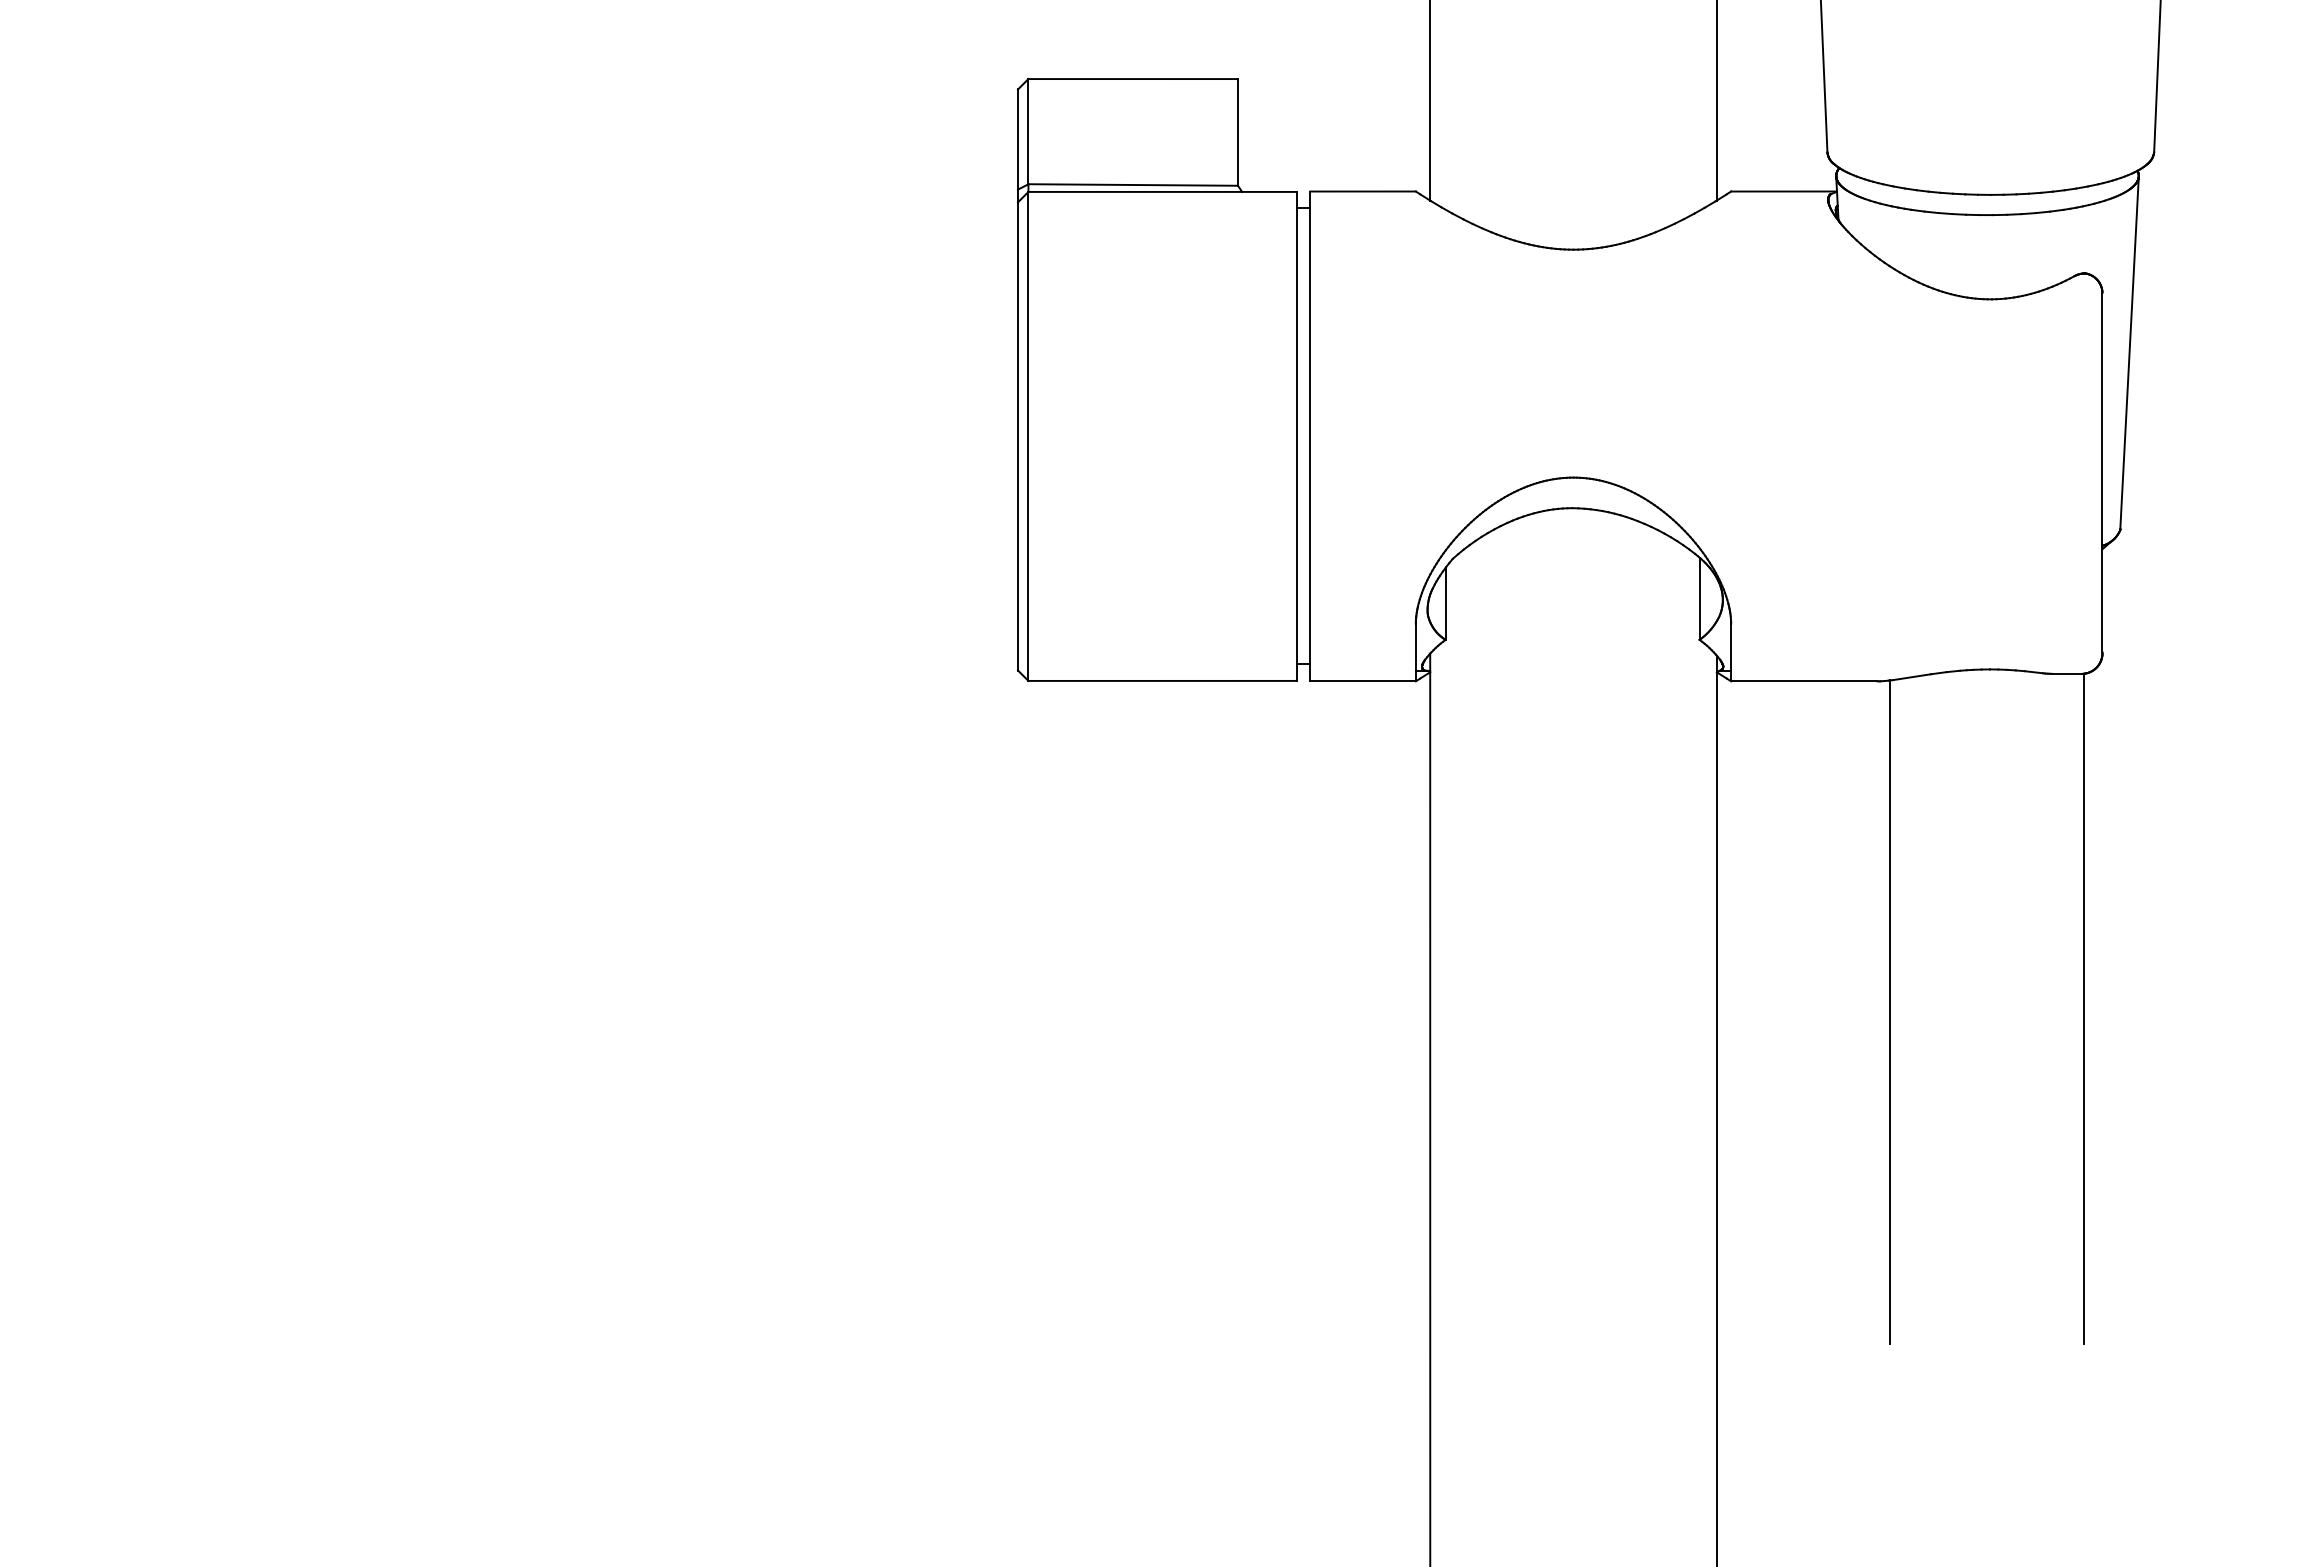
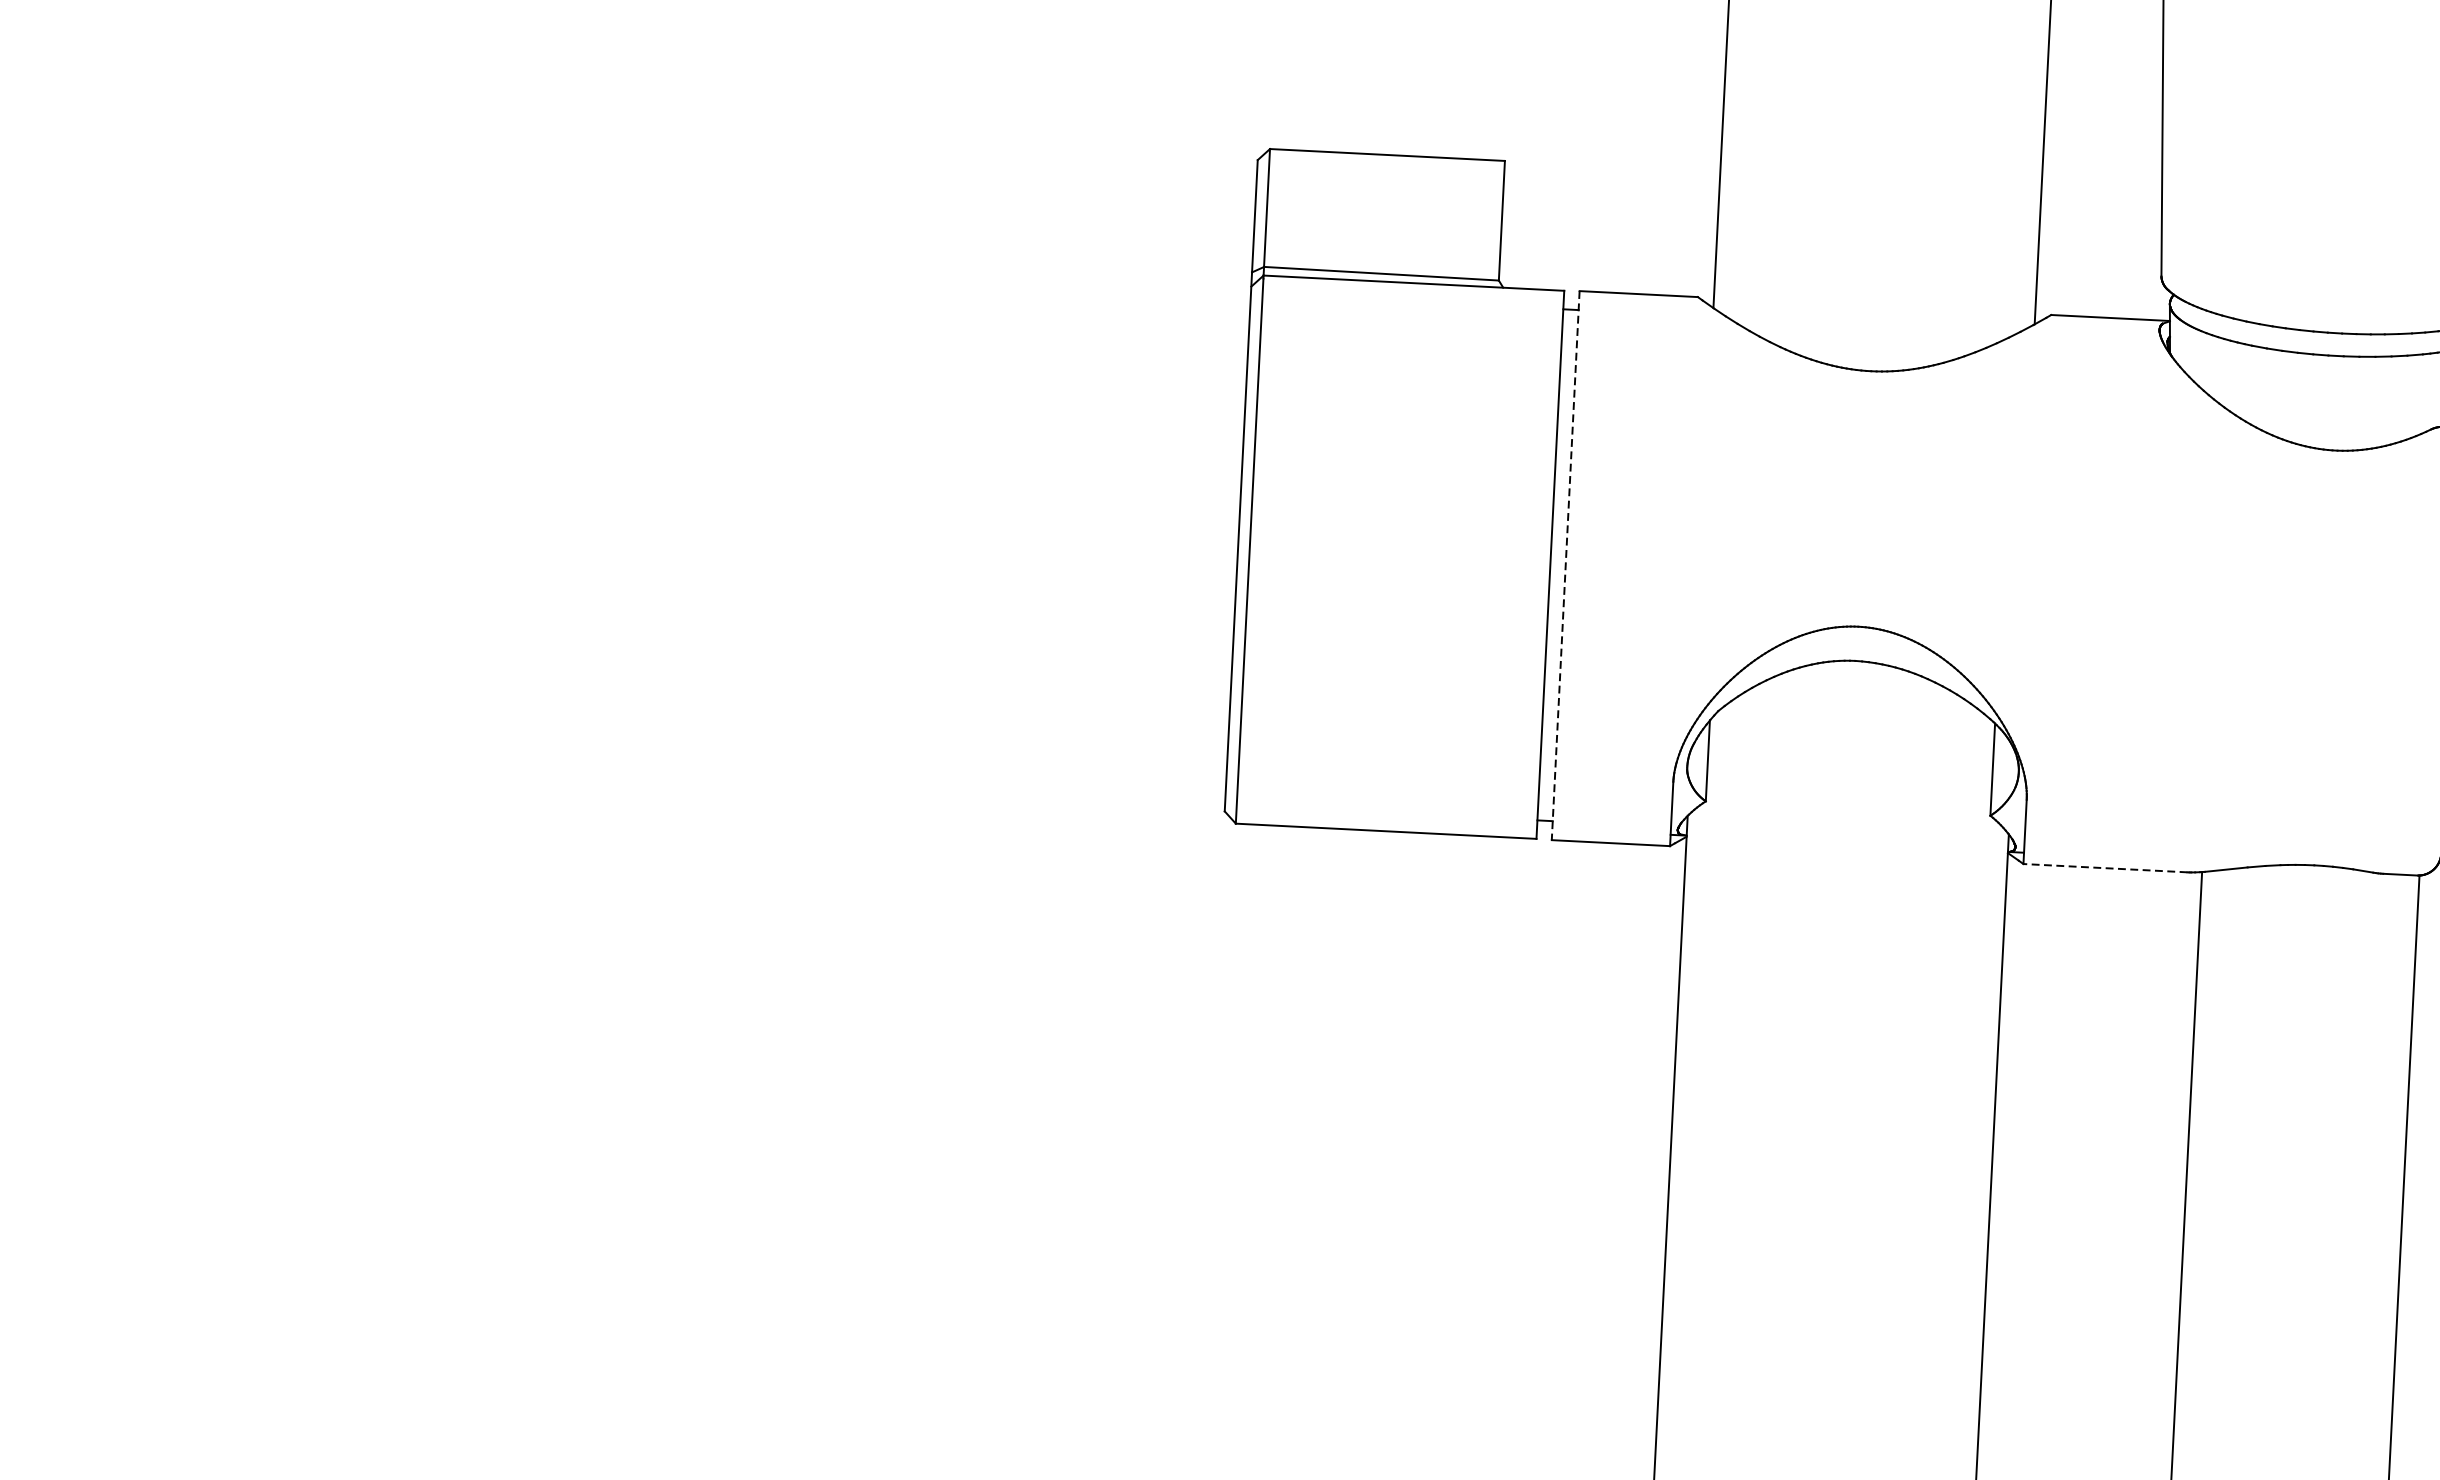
line: (1310, 436) -> (1565, 565), solid -> dashed
line: (1803, 681) -> (2104, 868), solid -> dashed

